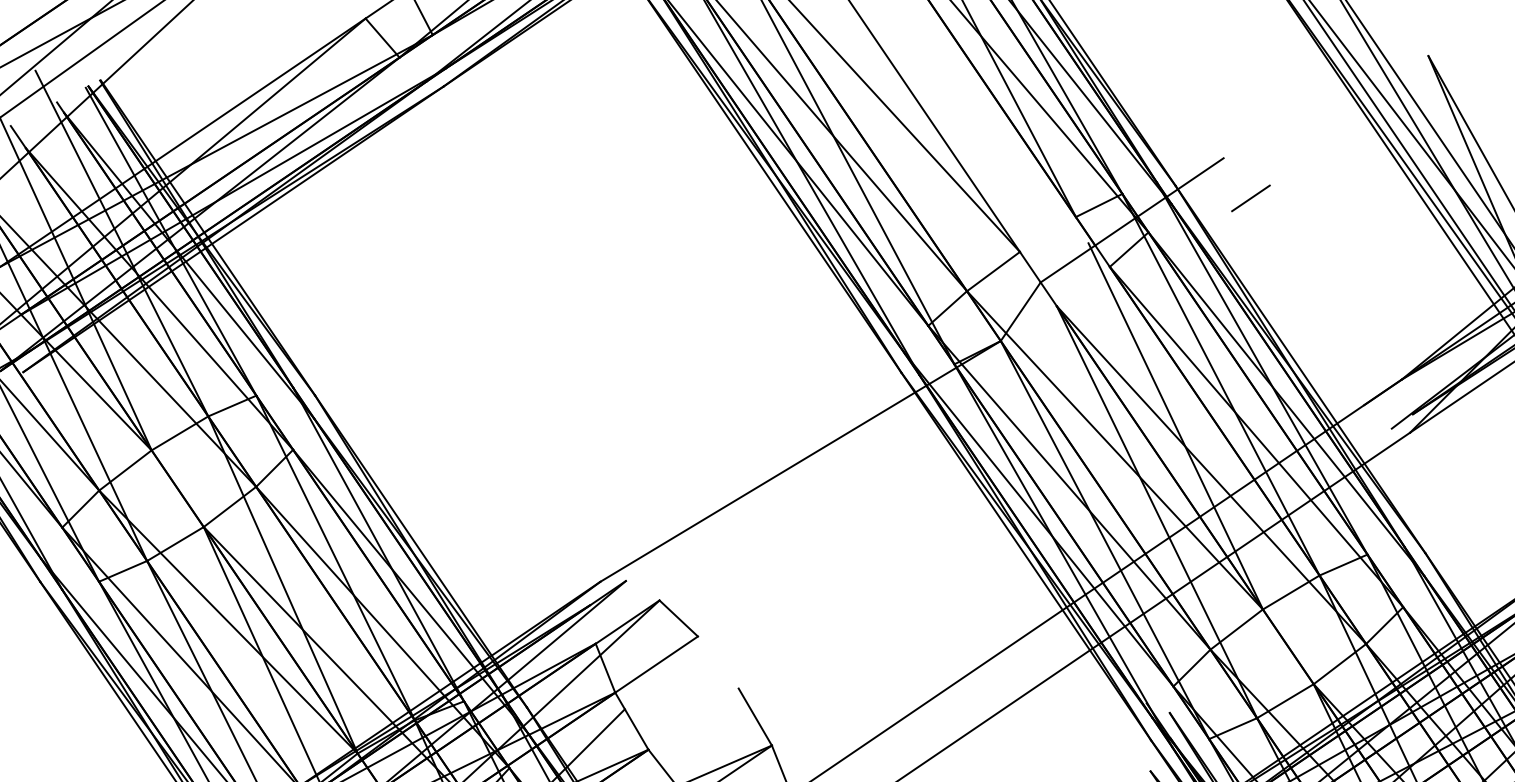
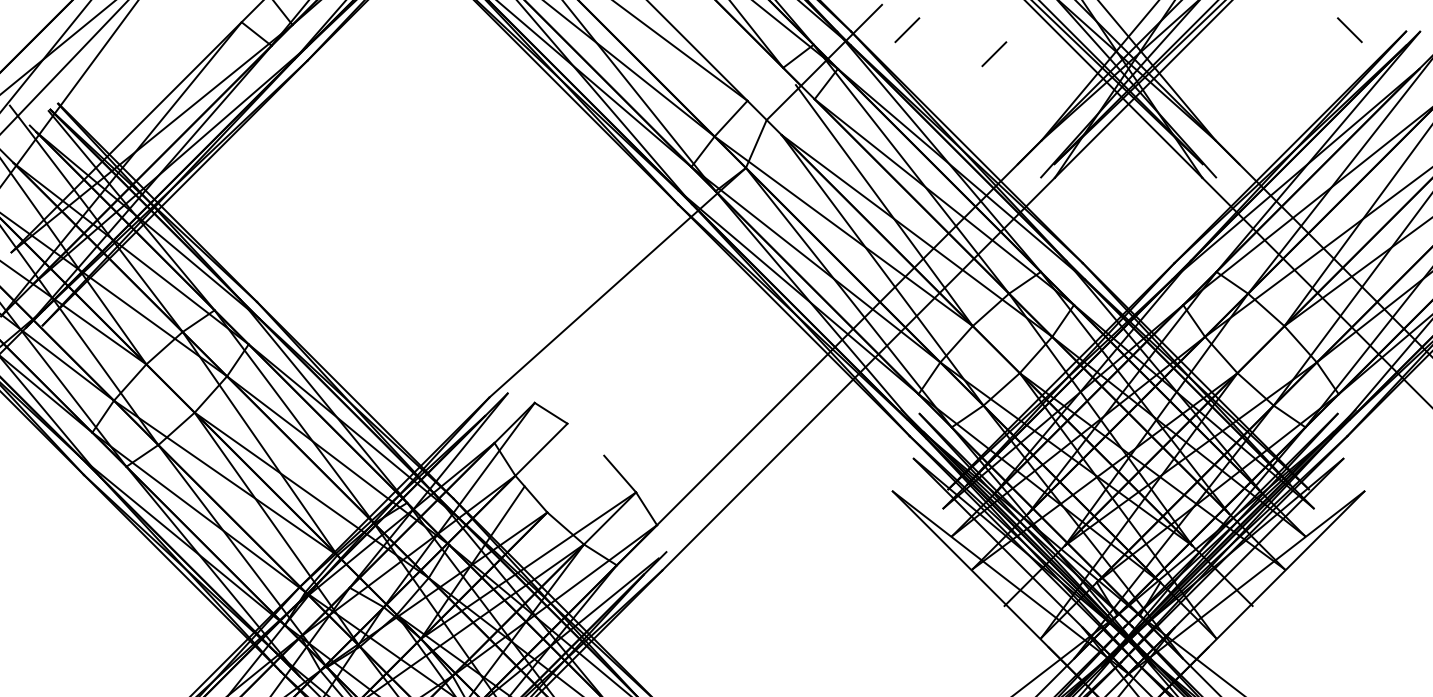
line: (1360, 252) -> (994, 54), added

